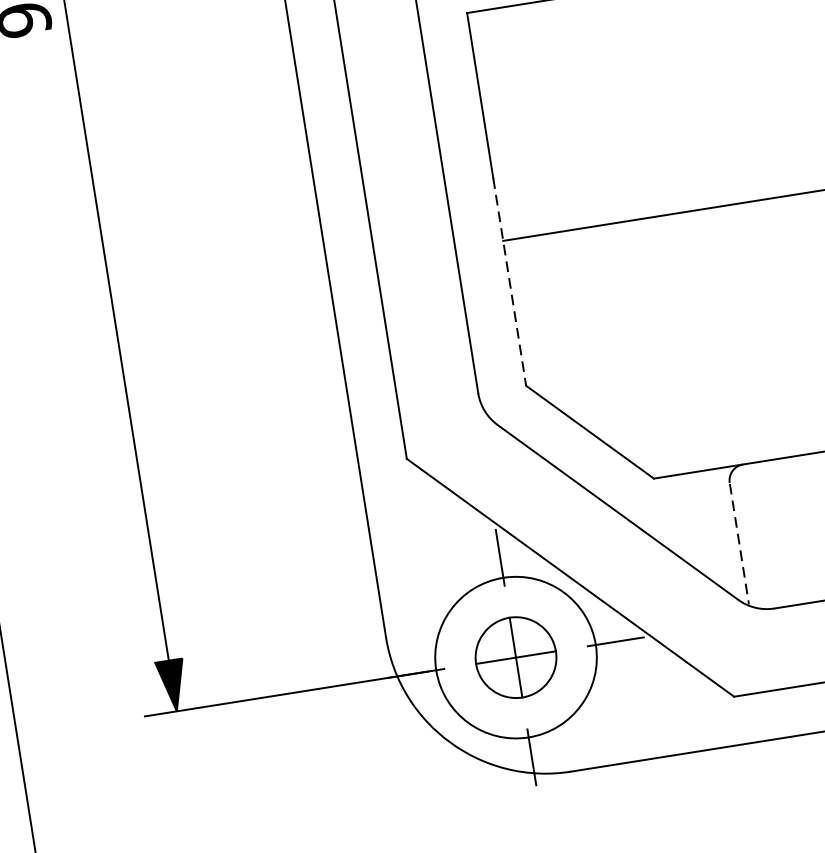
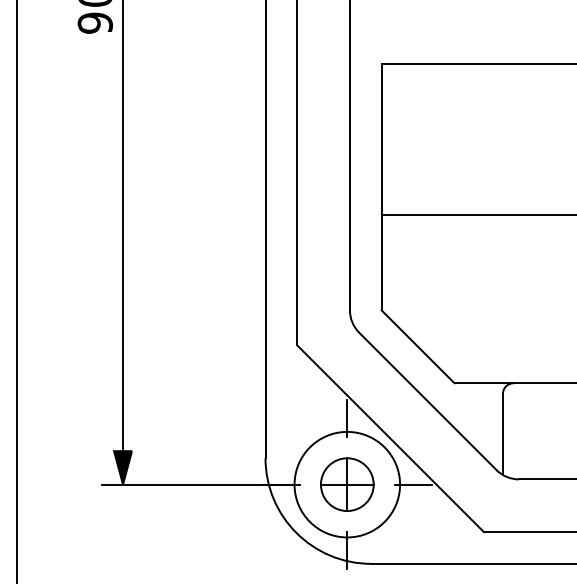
line: (509, 281) -> (381, 241), dashed -> solid
line: (738, 544) -> (502, 434), dashed -> solid

